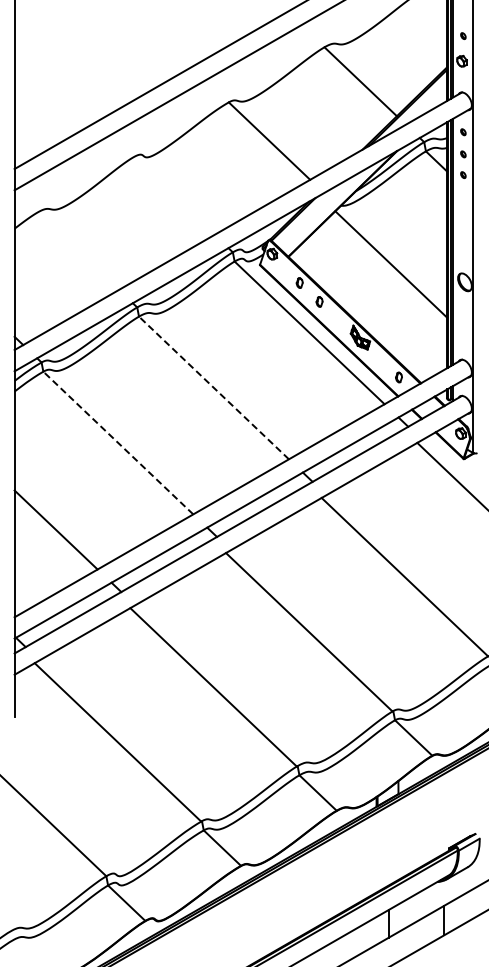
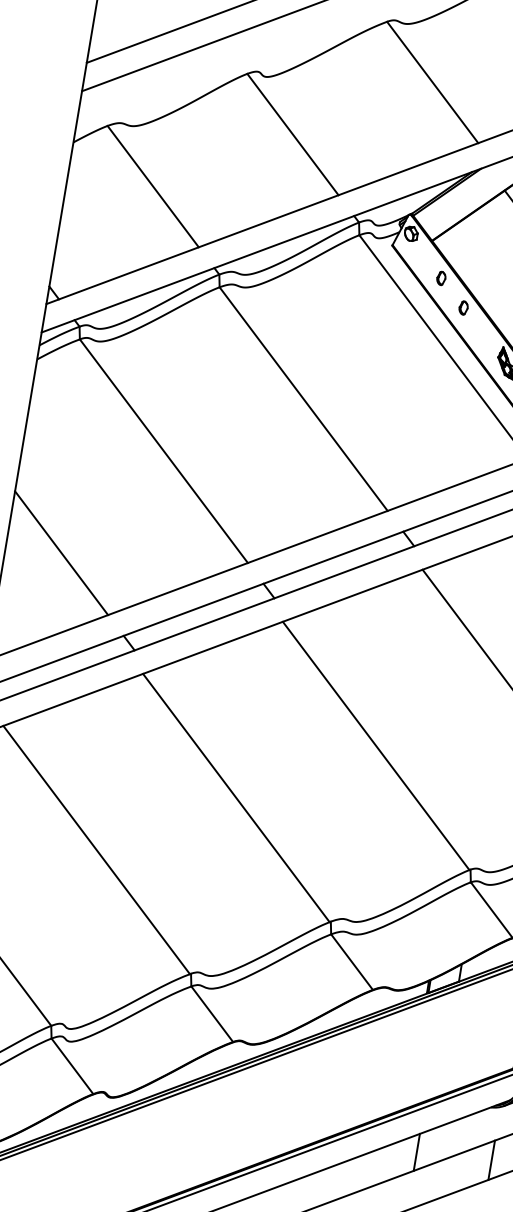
line: (173, 195) -> (292, 133), added
line: (77, 250) -> (152, 185), added
line: (213, 387) -> (303, 398), dashed -> solid
line: (118, 443) -> (164, 451), dashed -> solid

